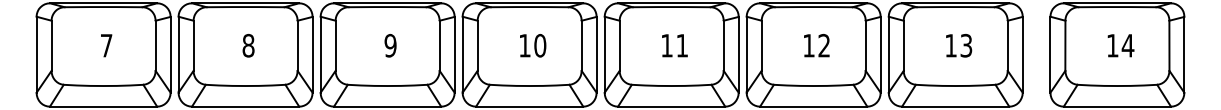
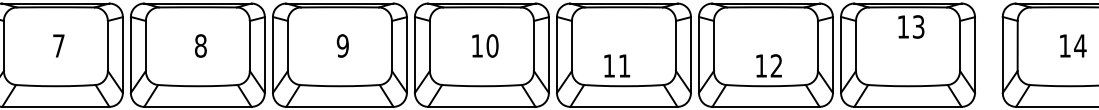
text: (674, 45) -> (616, 65), moved
text: (816, 45) -> (768, 65), moved
text: (959, 45) -> (911, 26), moved

